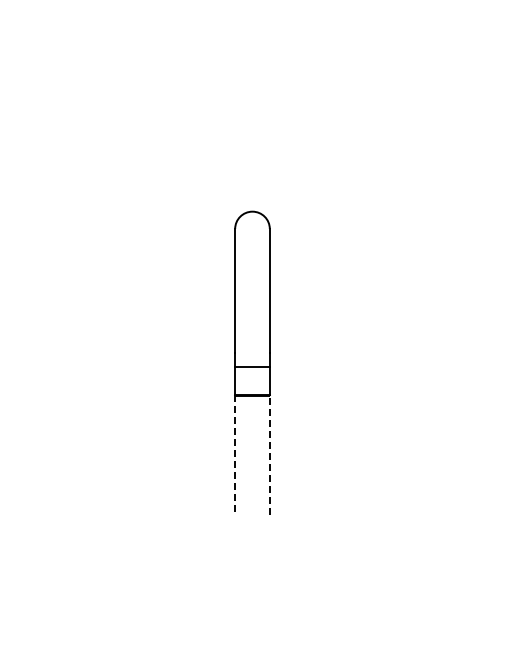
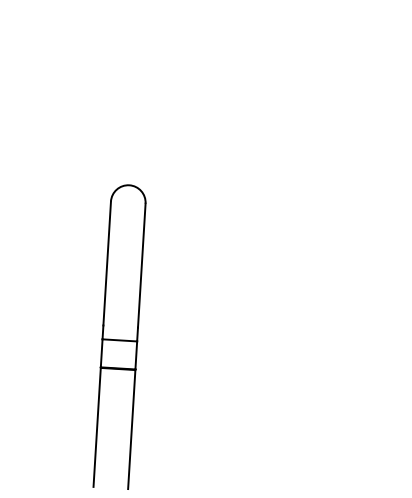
line: (235, 455) -> (97, 427), dashed -> solid
line: (269, 455) -> (131, 429), dashed -> solid

